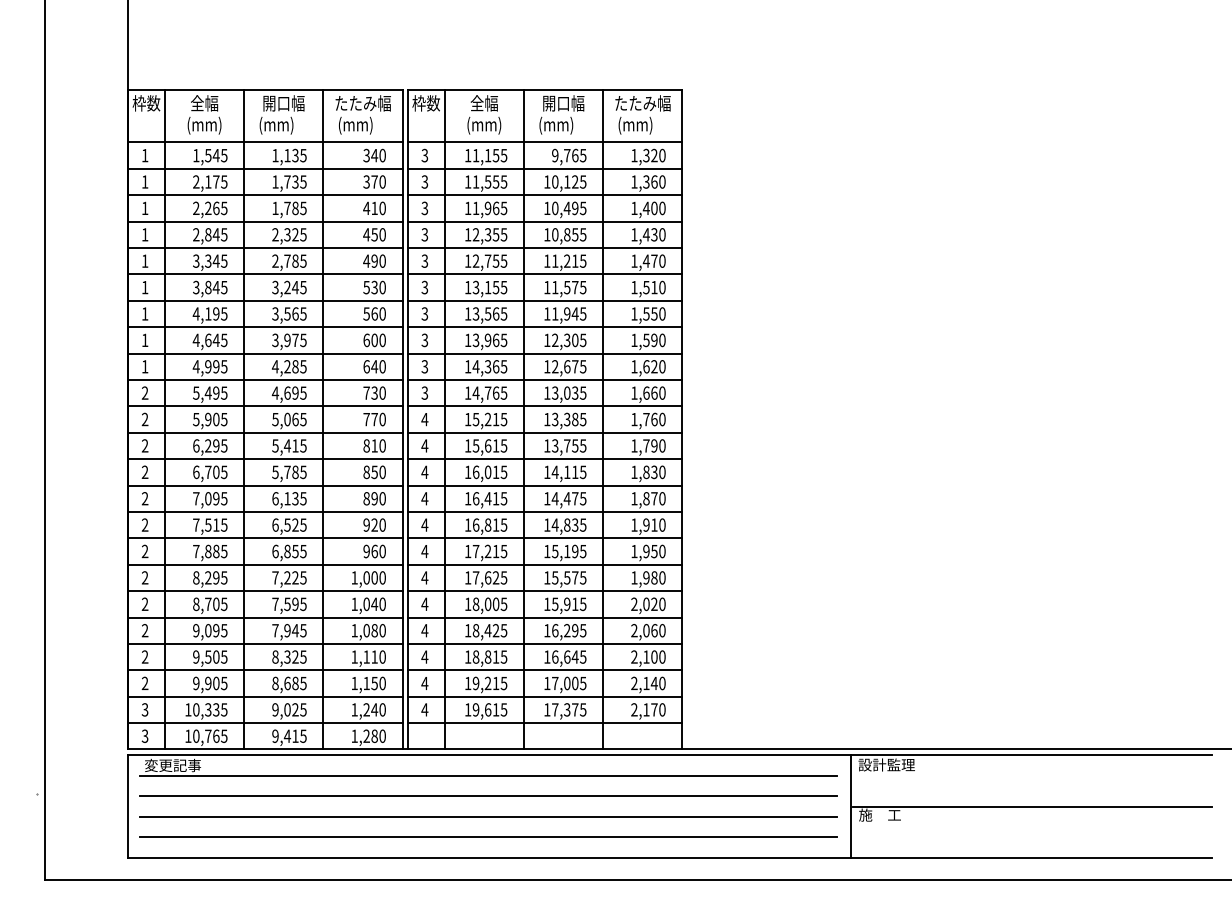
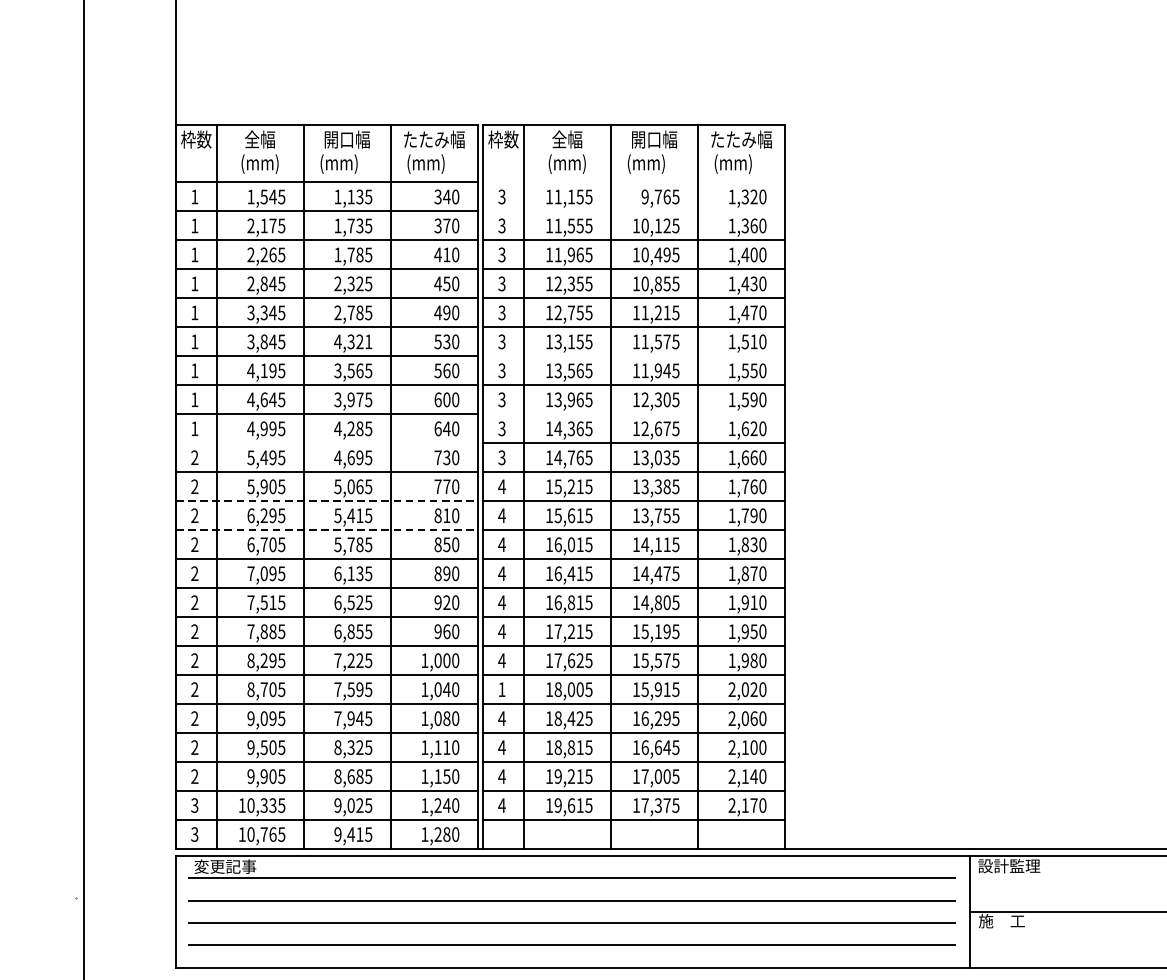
line: (544, 142) -> (633, 182), removed
line: (544, 168) -> (633, 211), removed
text: (288, 287) -> (352, 341), 3,245 -> 4,321
line: (544, 300) -> (633, 356), removed
line: (544, 353) -> (633, 414), removed
line: (265, 379) -> (327, 442), removed
line: (265, 432) -> (327, 501), solid -> dashed
line: (265, 459) -> (327, 530), solid -> dashed
text: (575, 524) -> (667, 602), 14,835 -> 14,805
text: (424, 603) -> (501, 688), 4 -> 1

